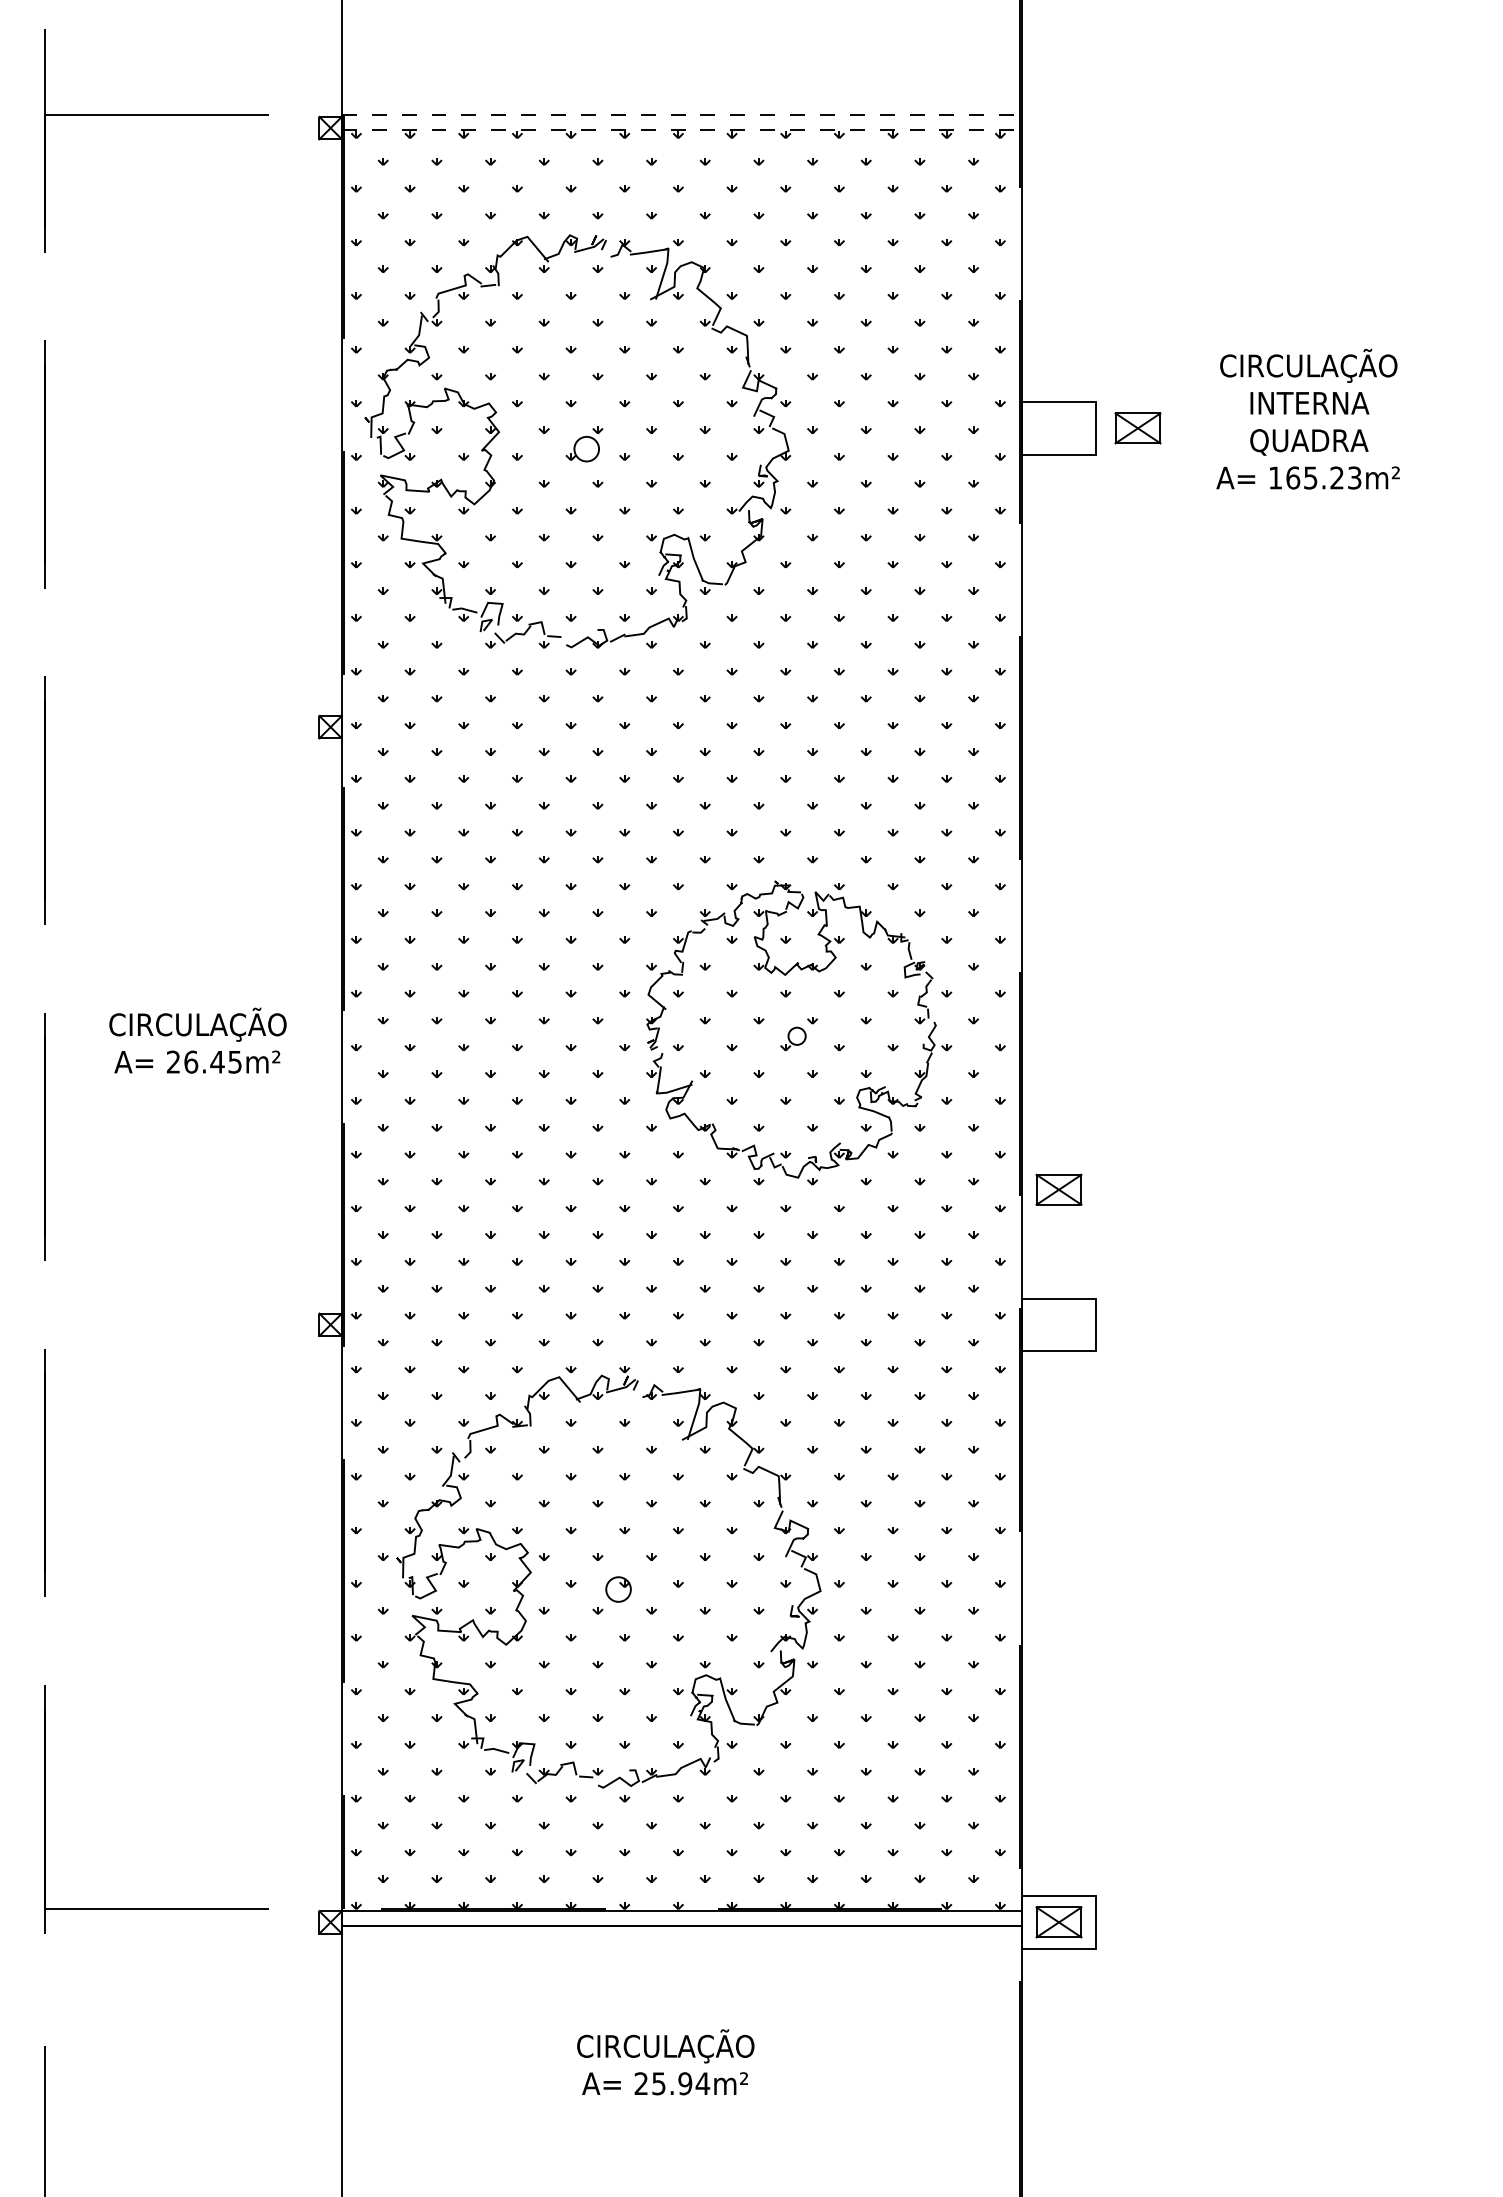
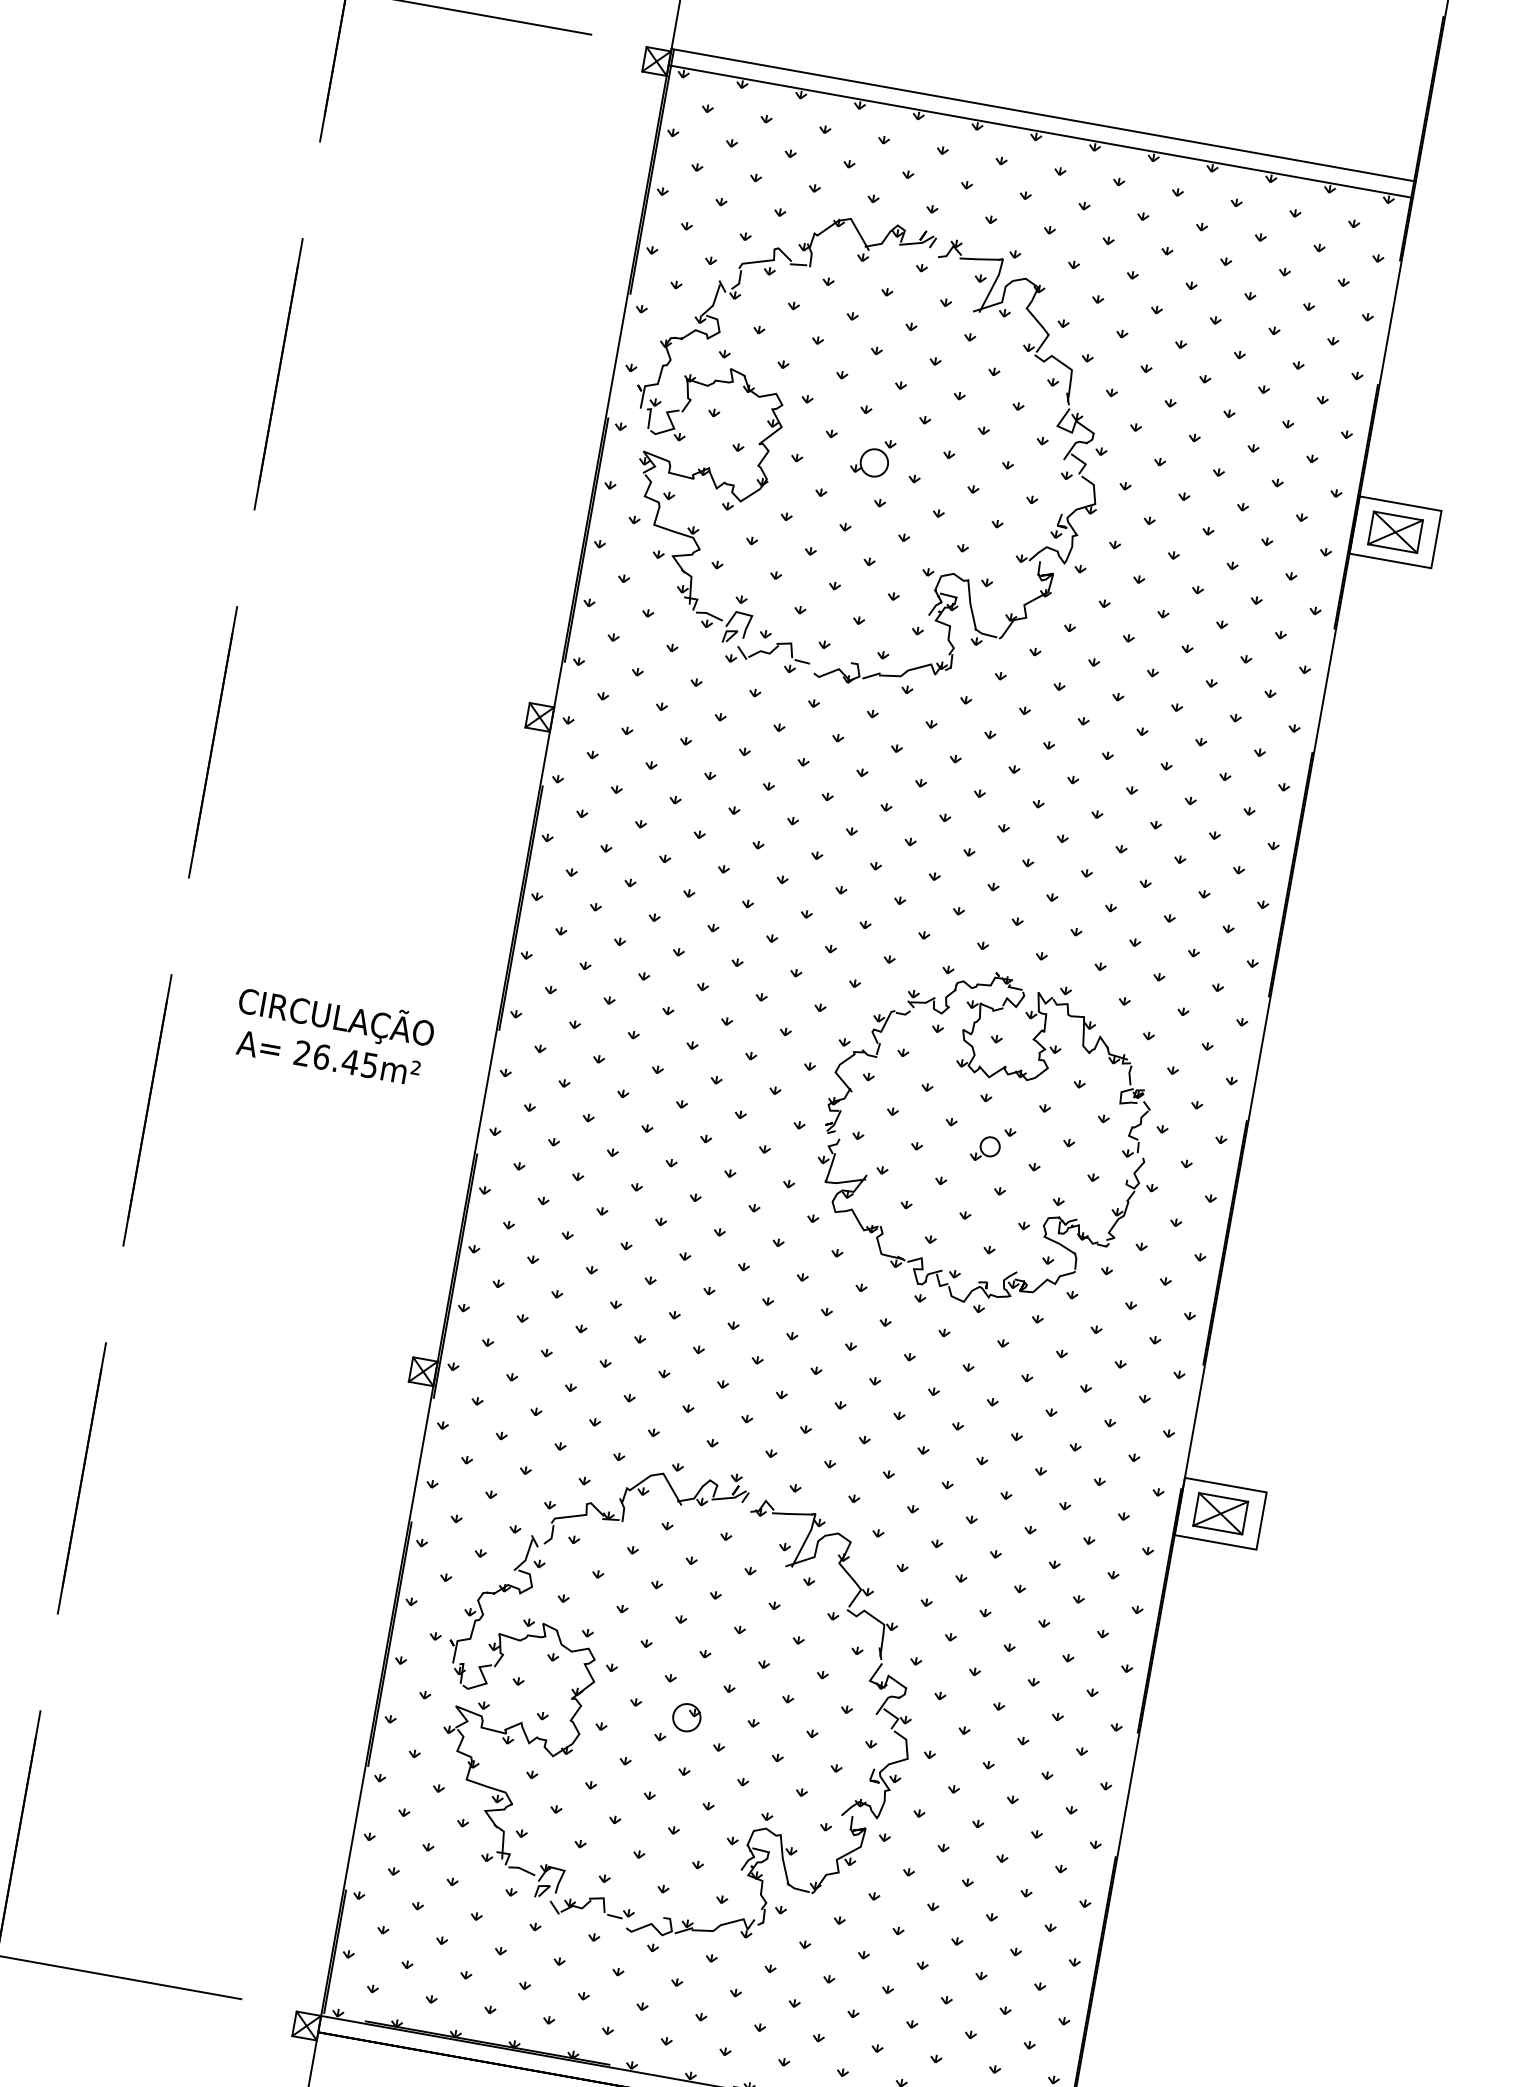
line: (681, 114) -> (1043, 115), dashed -> solid
line: (681, 129) -> (1040, 131), dashed -> solid
part: (1137, 428) -> (1394, 532), moved
part: (1058, 1189) -> (1220, 1513), moved

